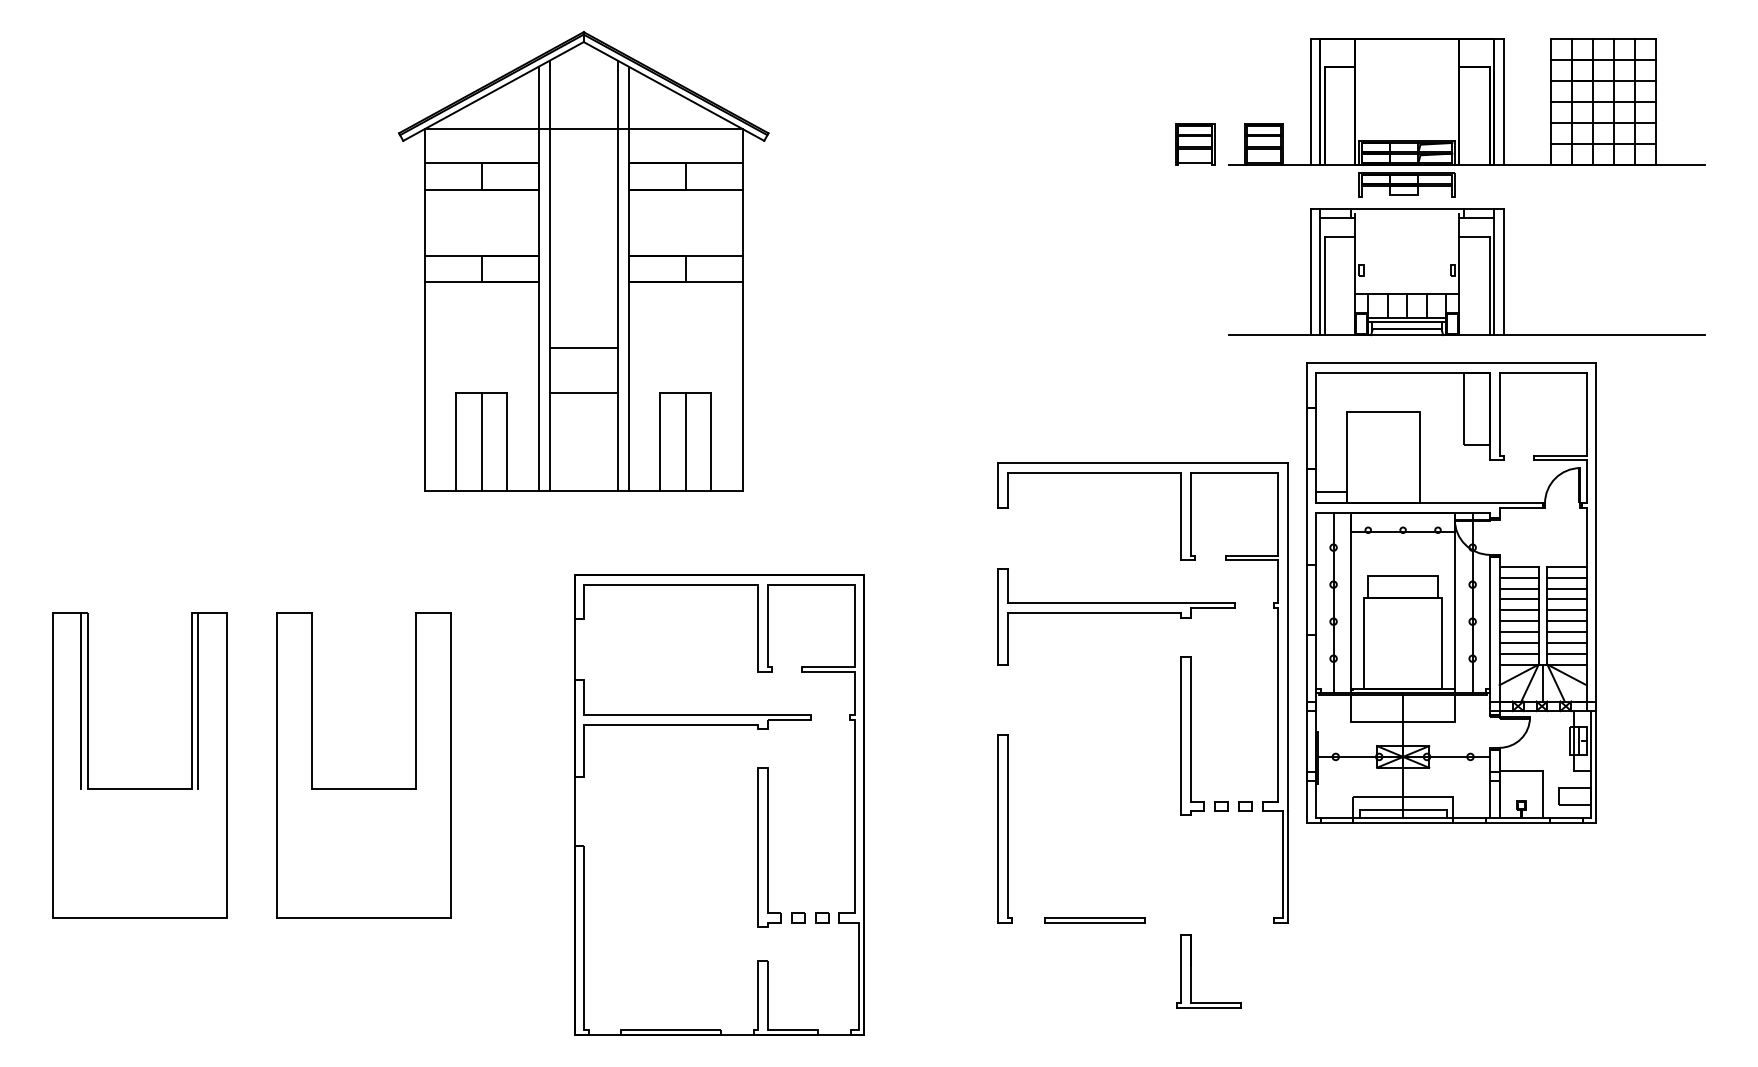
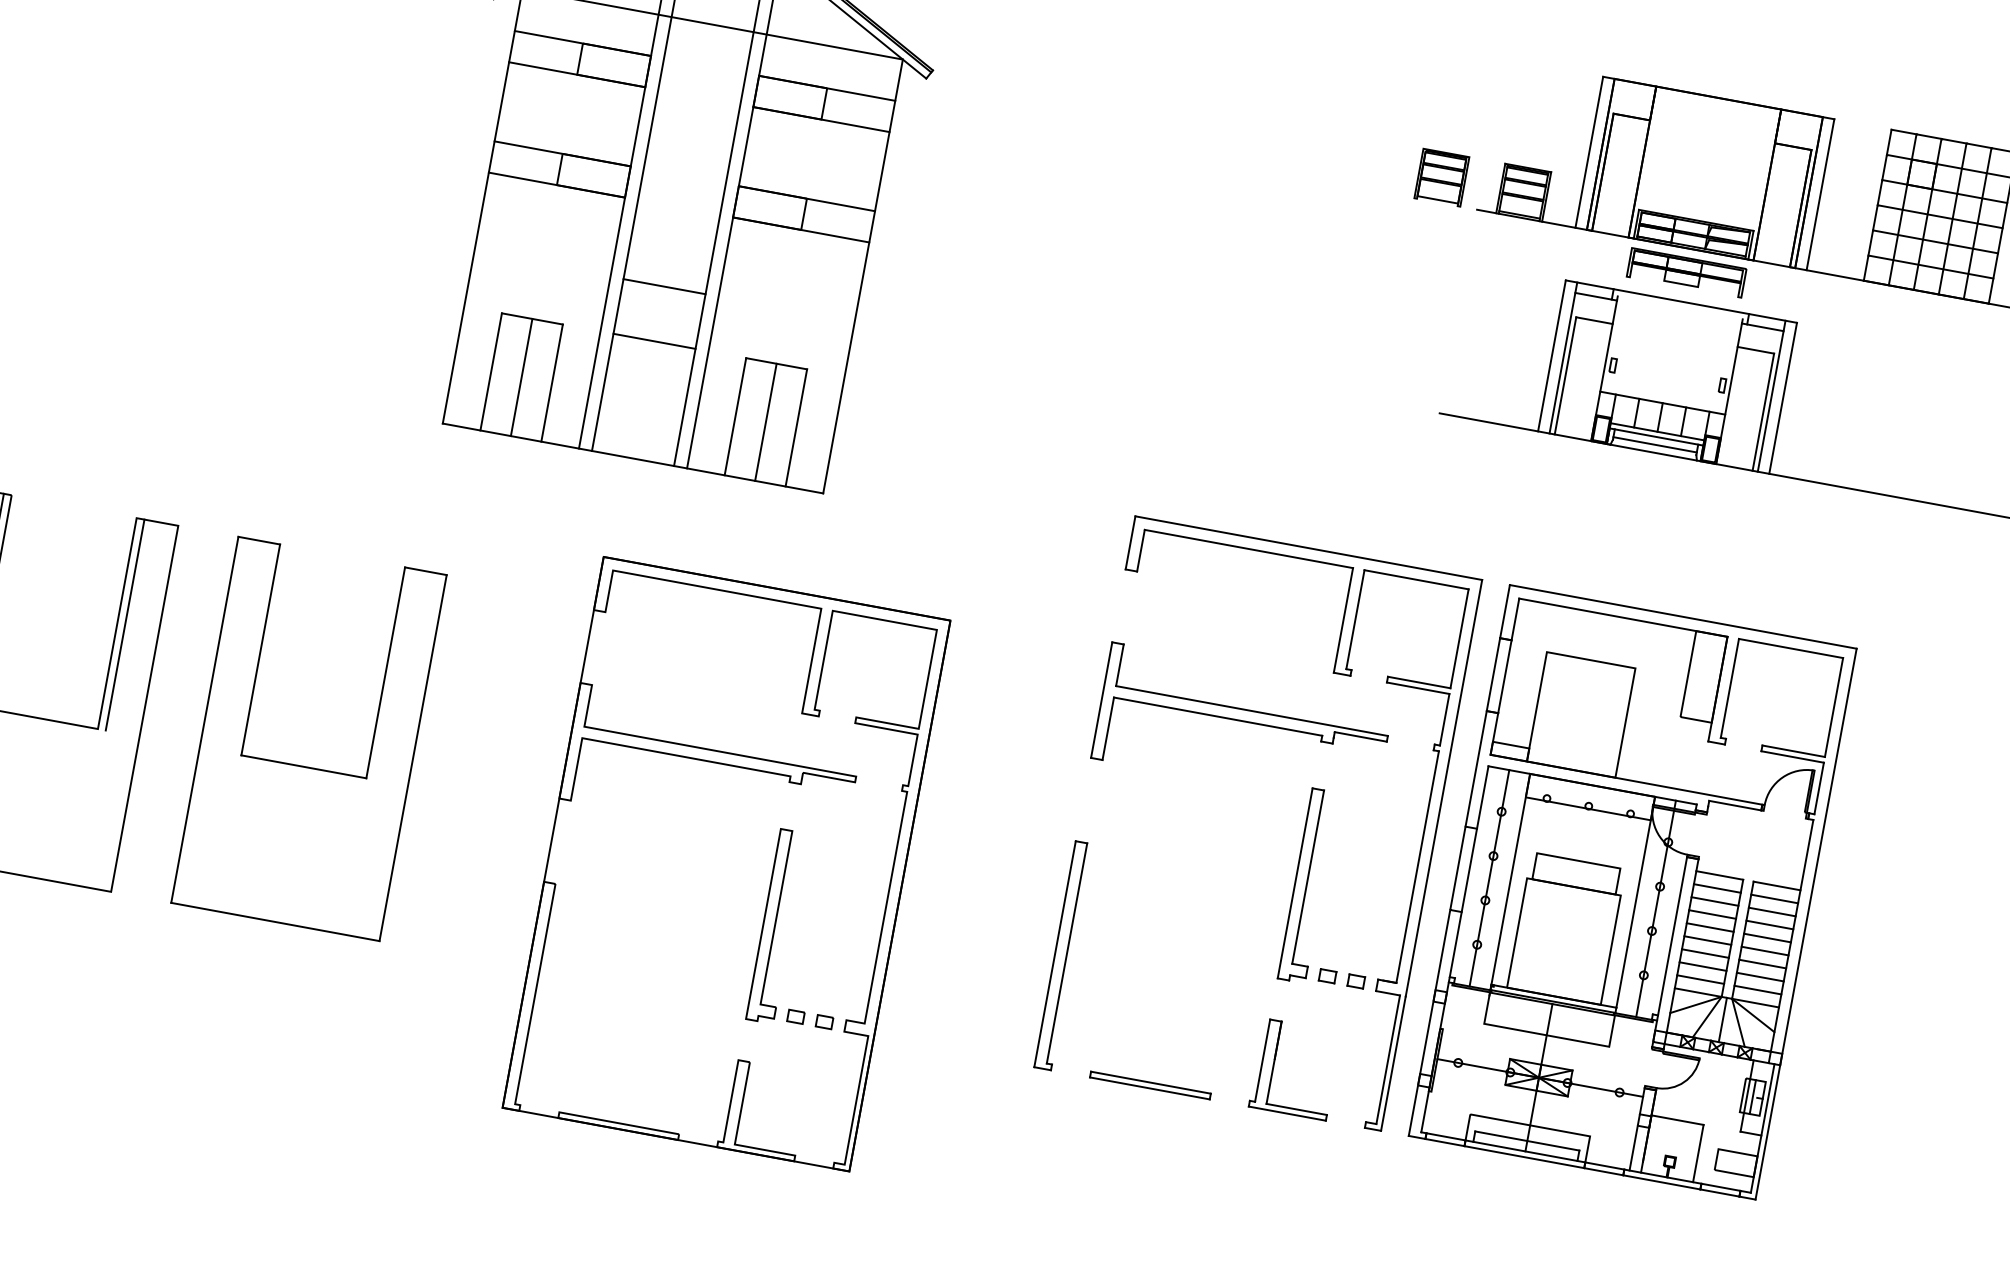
part: (1451, 592) -> (1633, 891), moved
part: (1191, 971) -> (1274, 1065), moved

